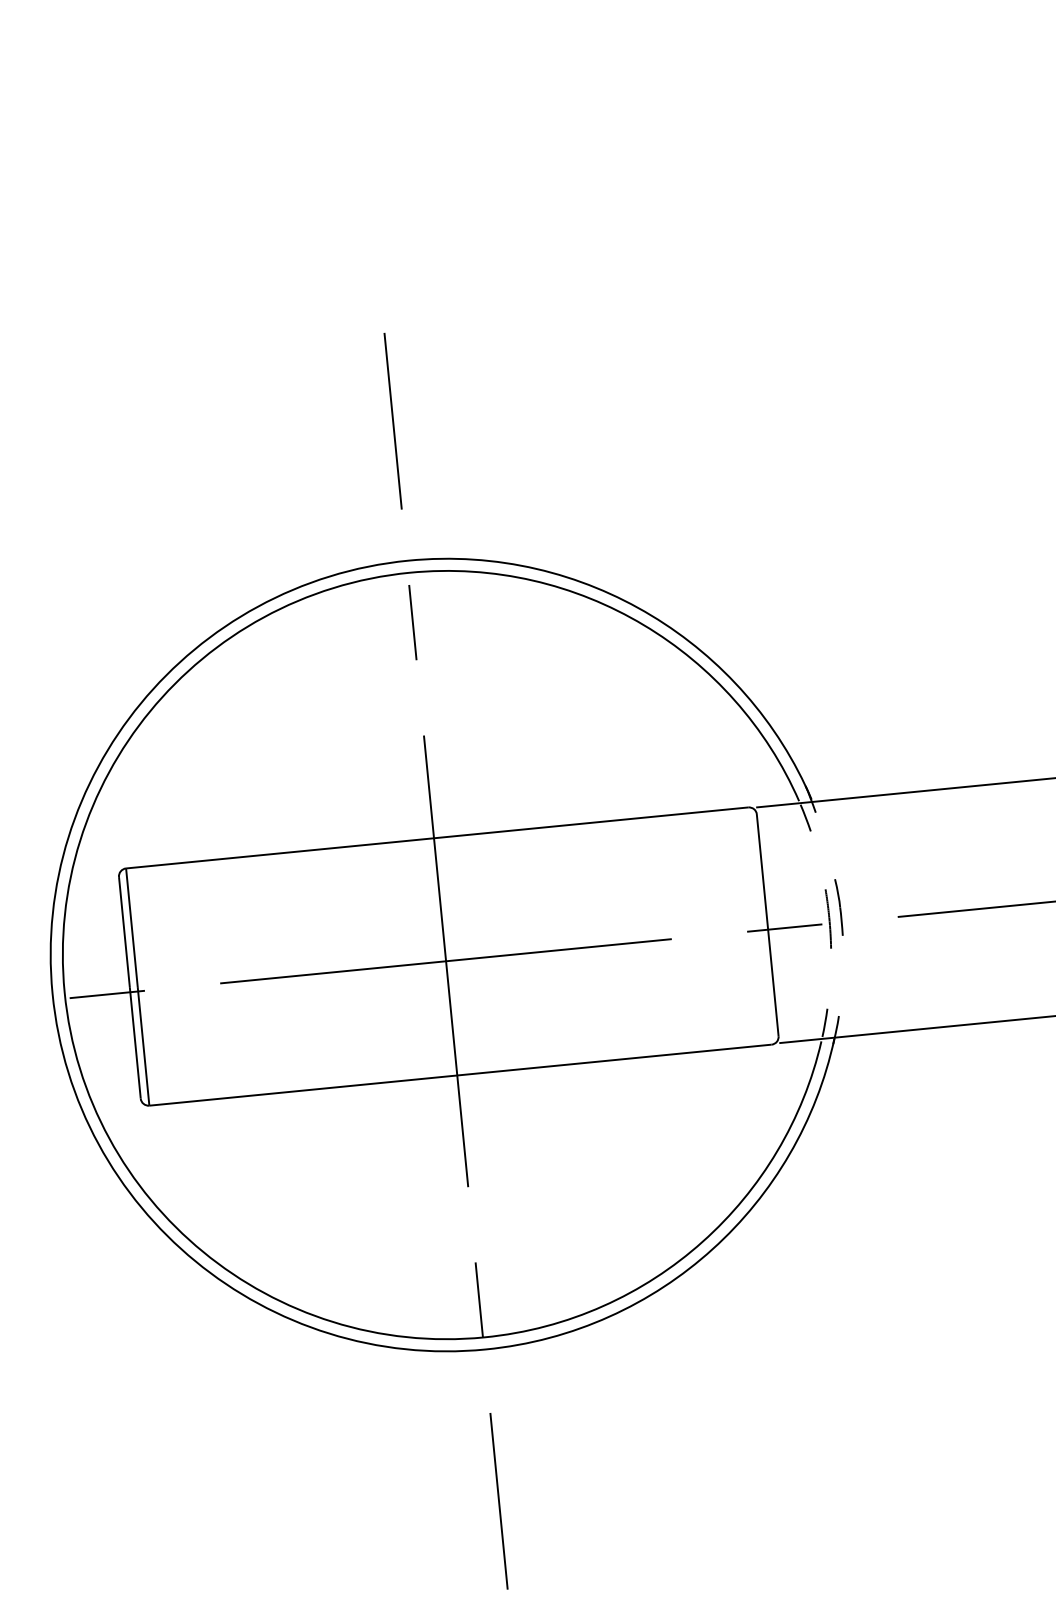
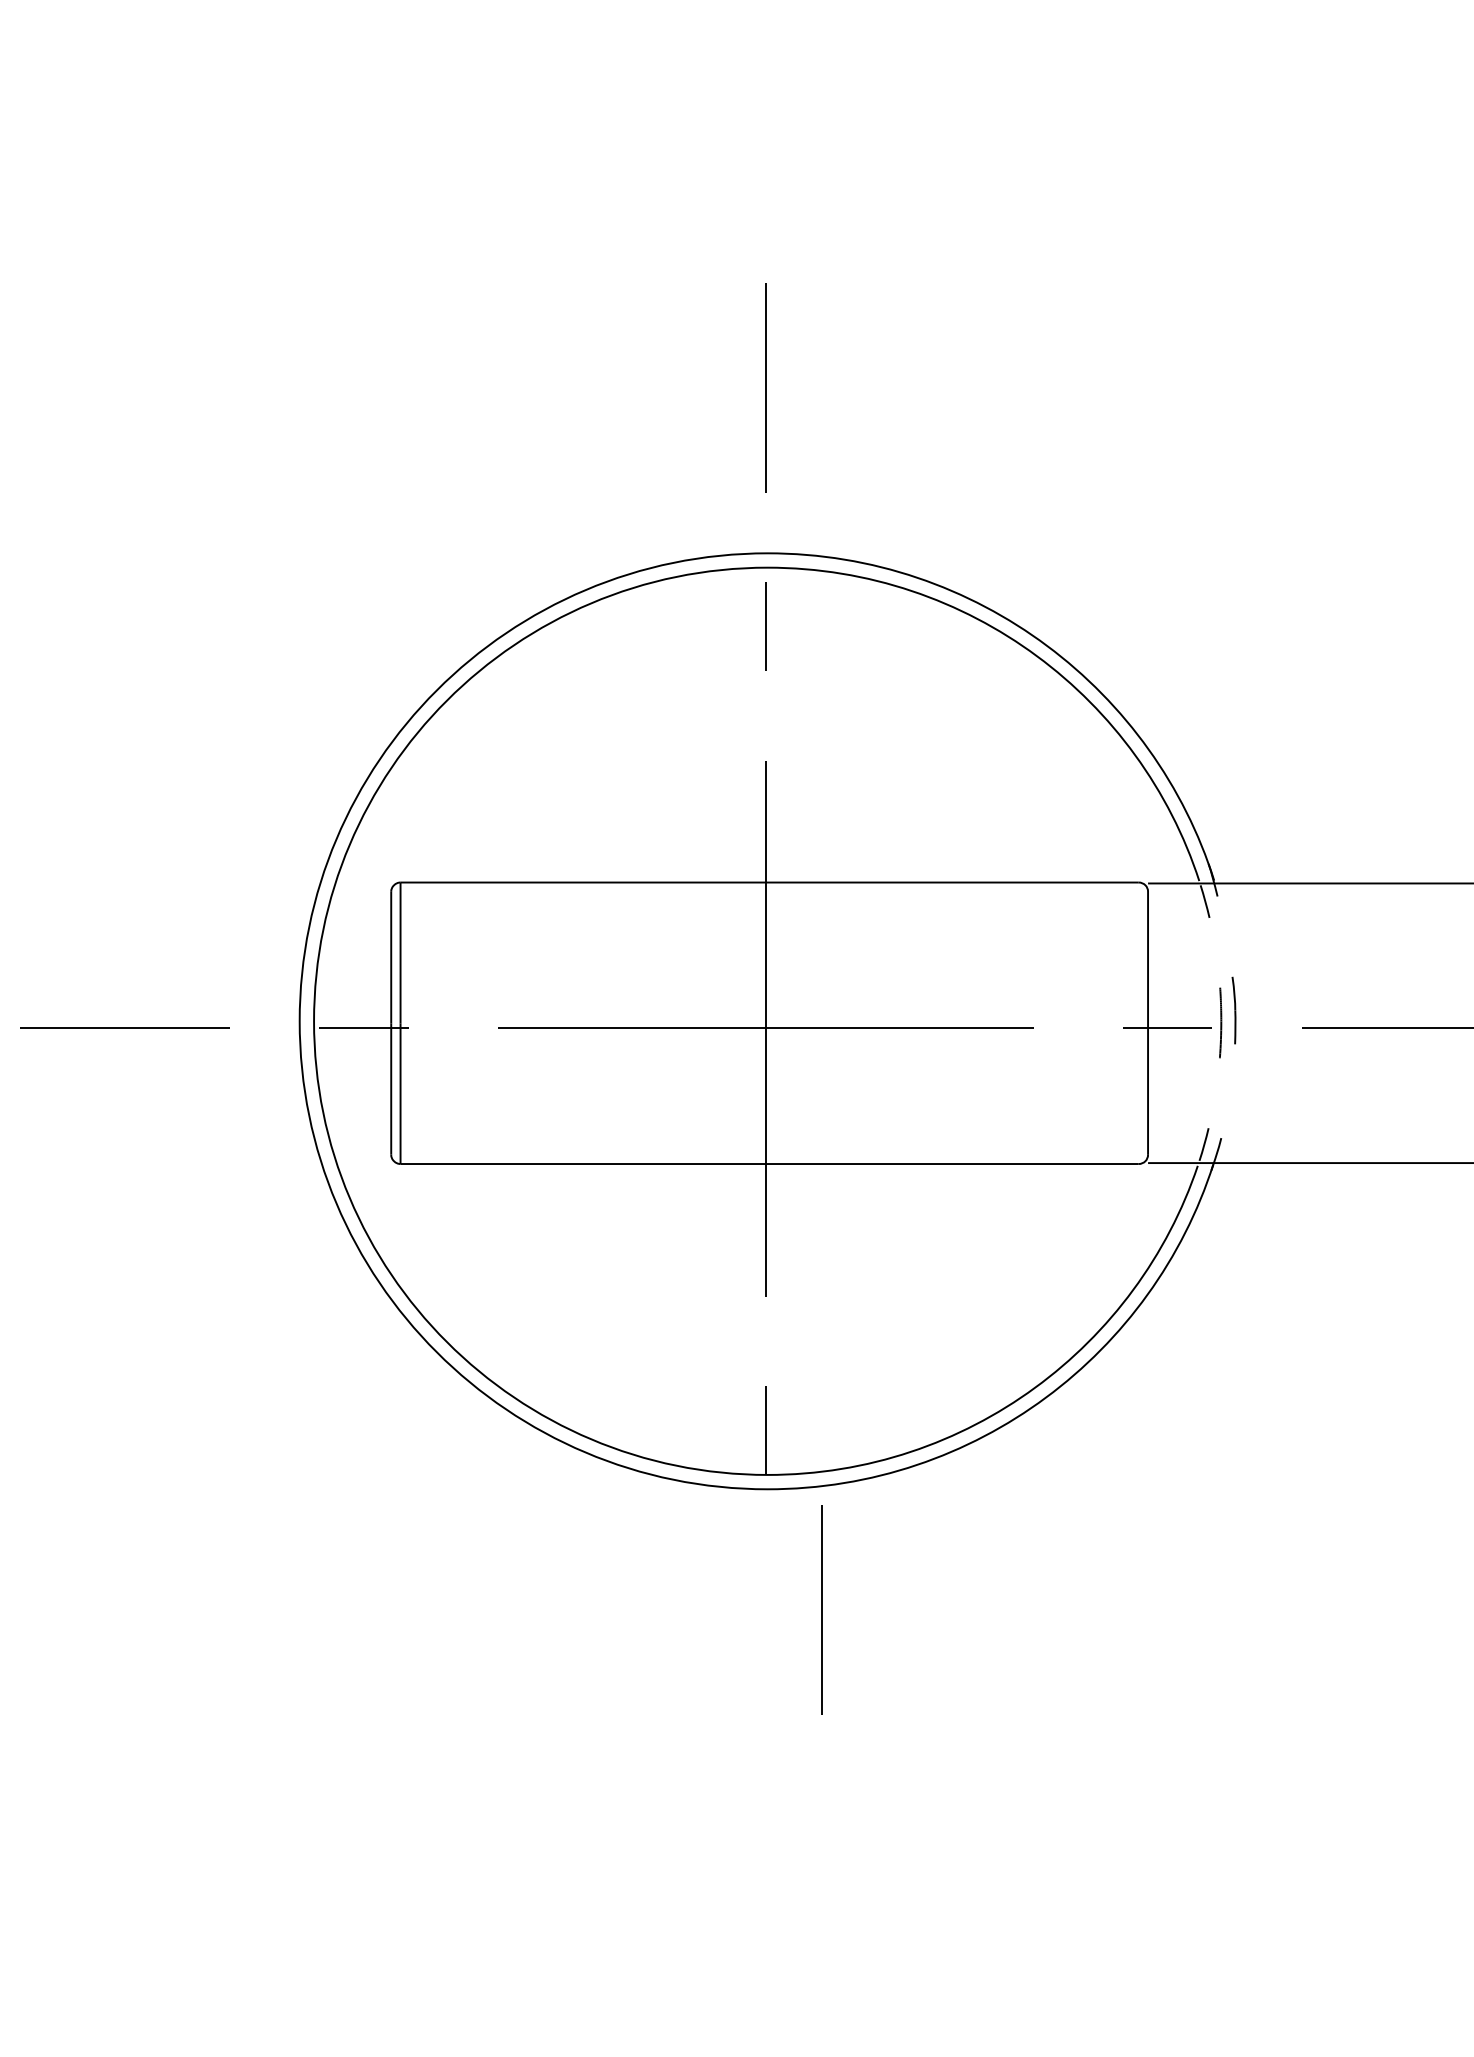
line: (498, 1500) -> (821, 1609), moved

